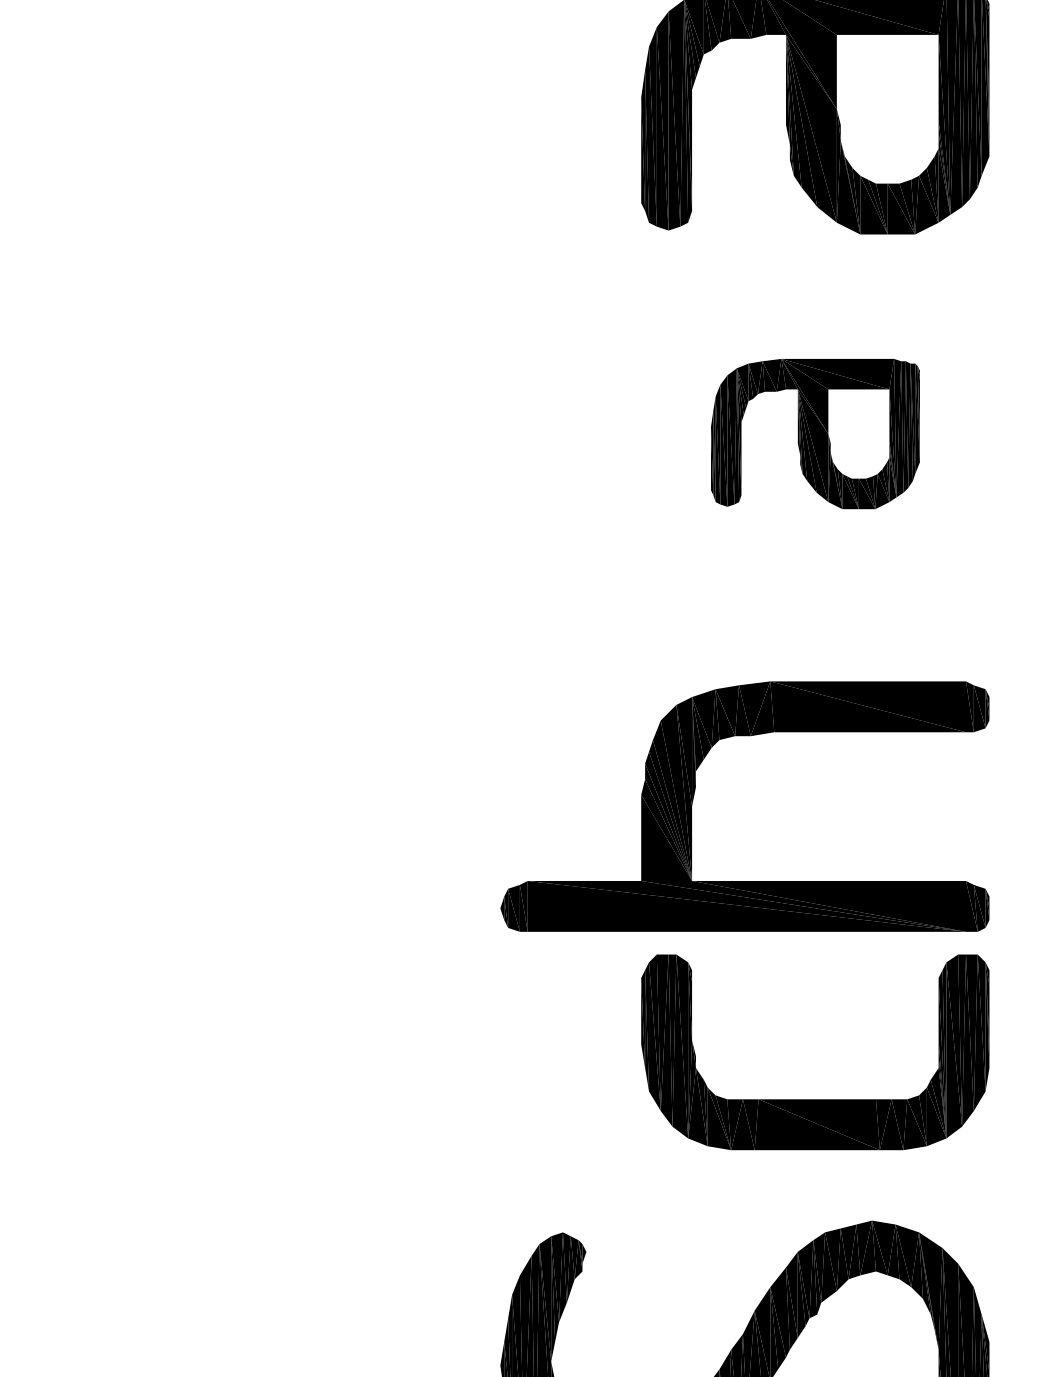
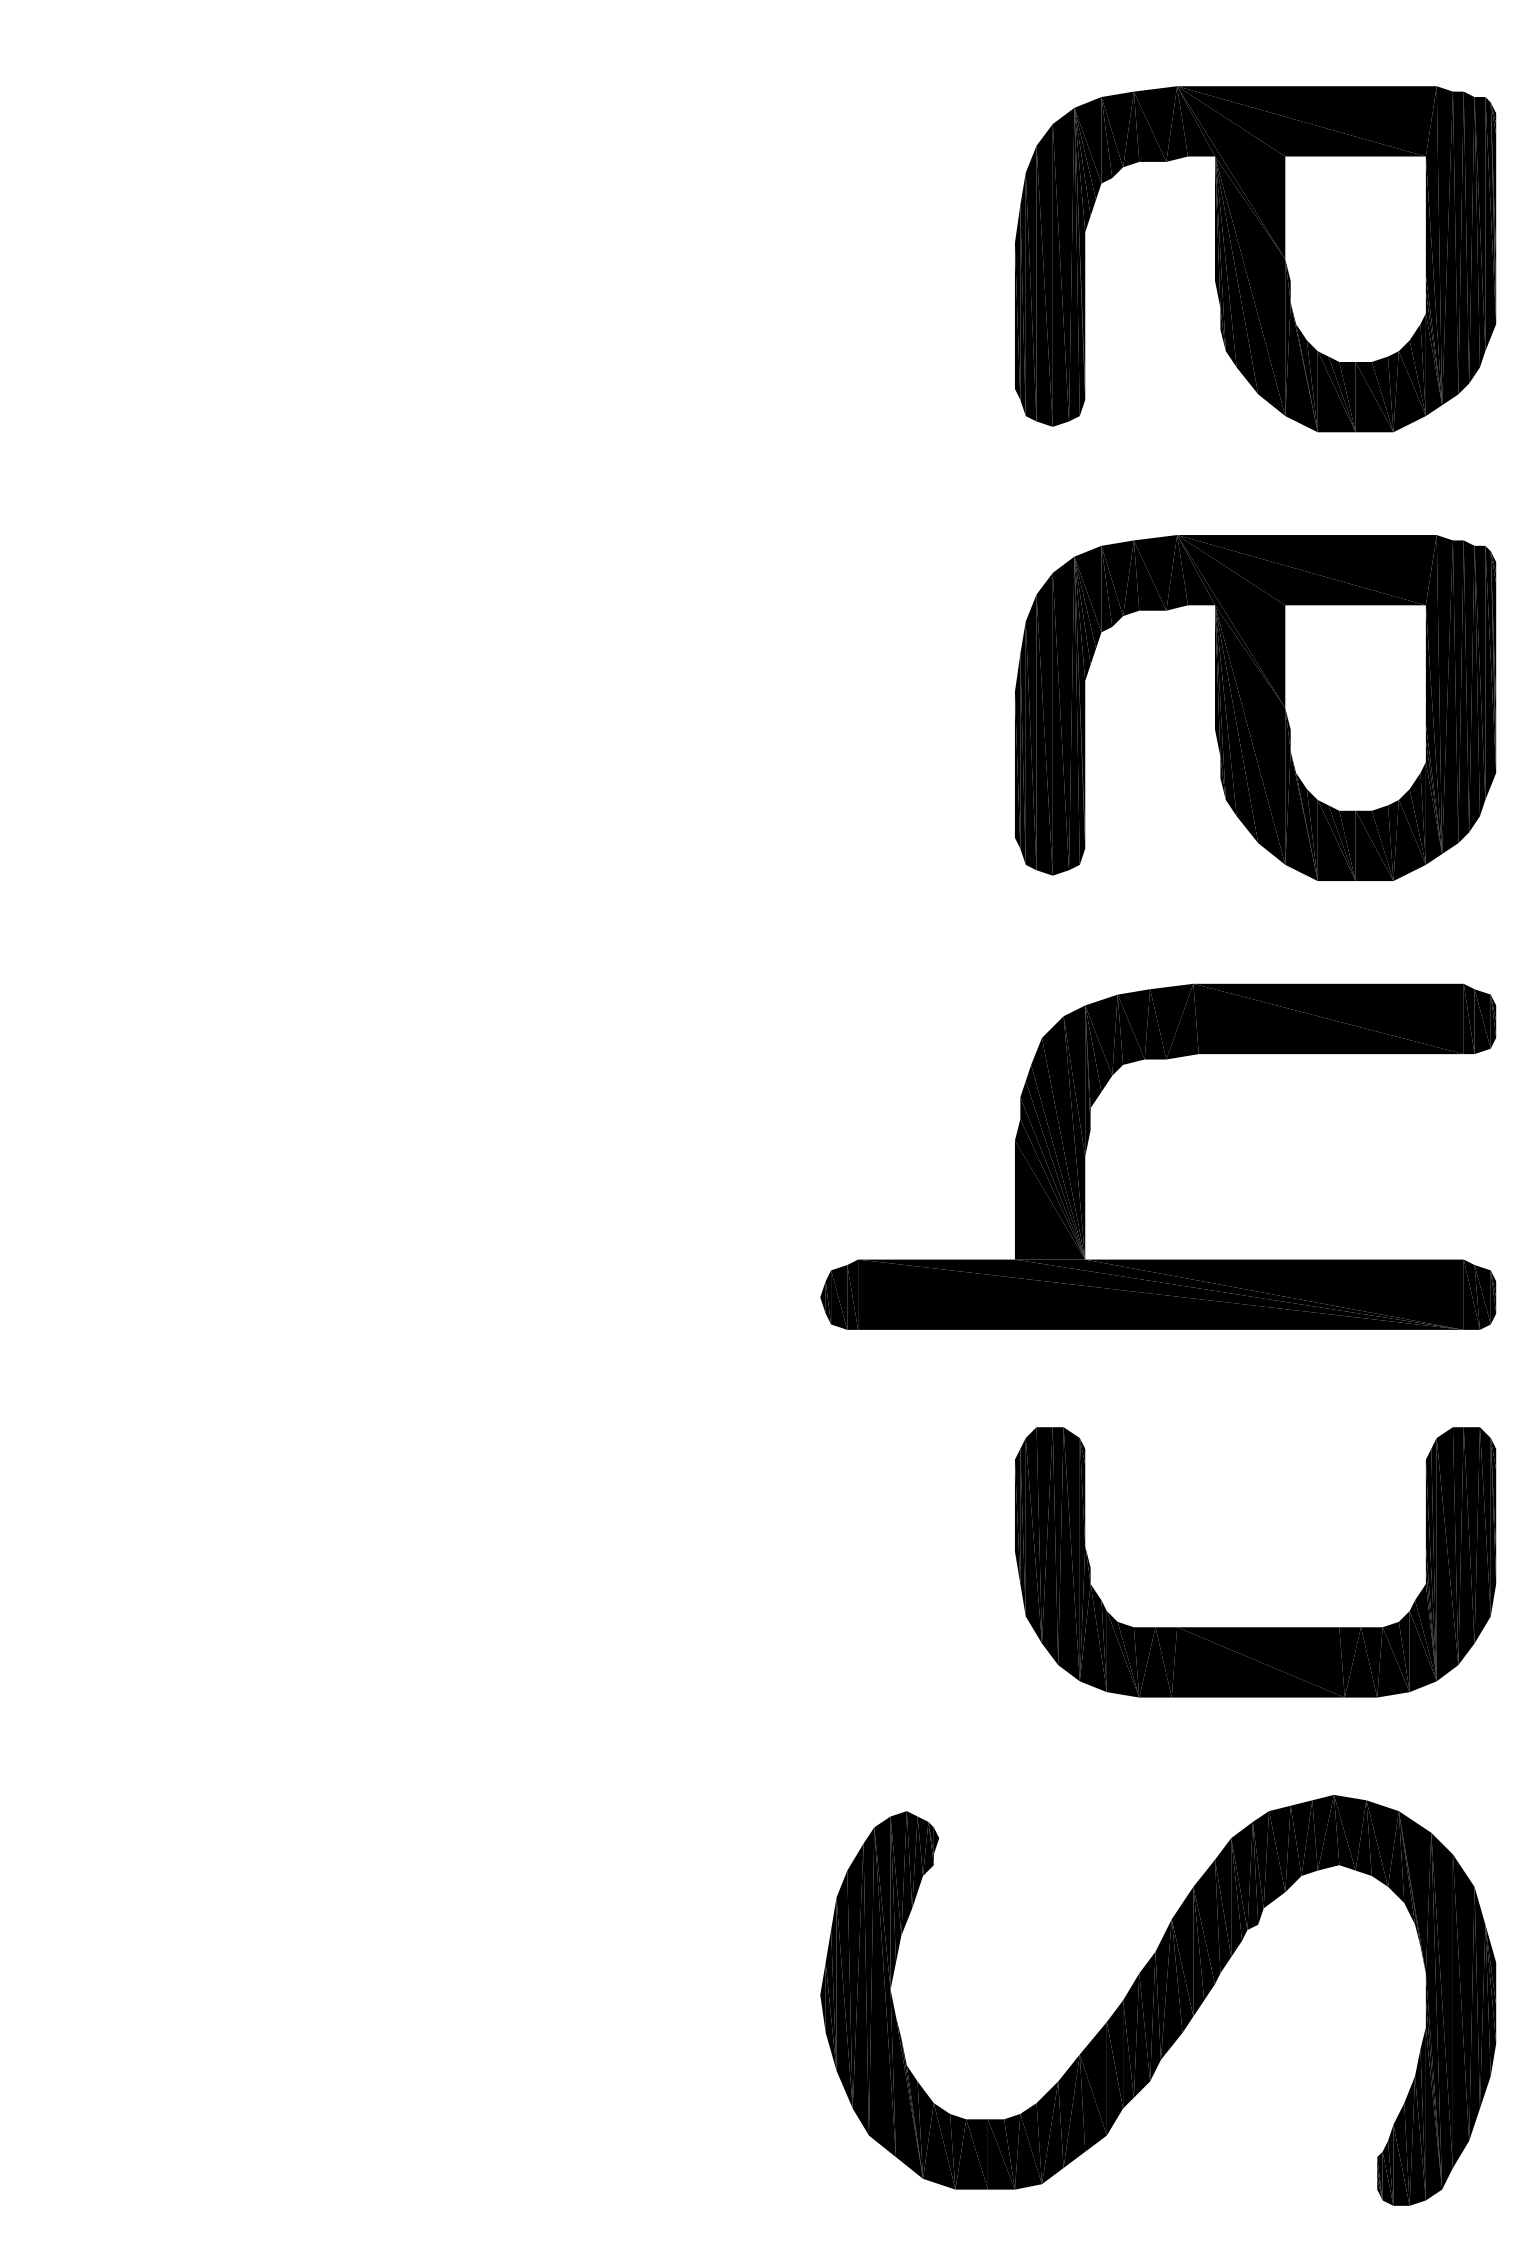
part: (815, 433) -> (1255, 707), size x1.67
part: (694, 795) -> (1088, 1141), moved

